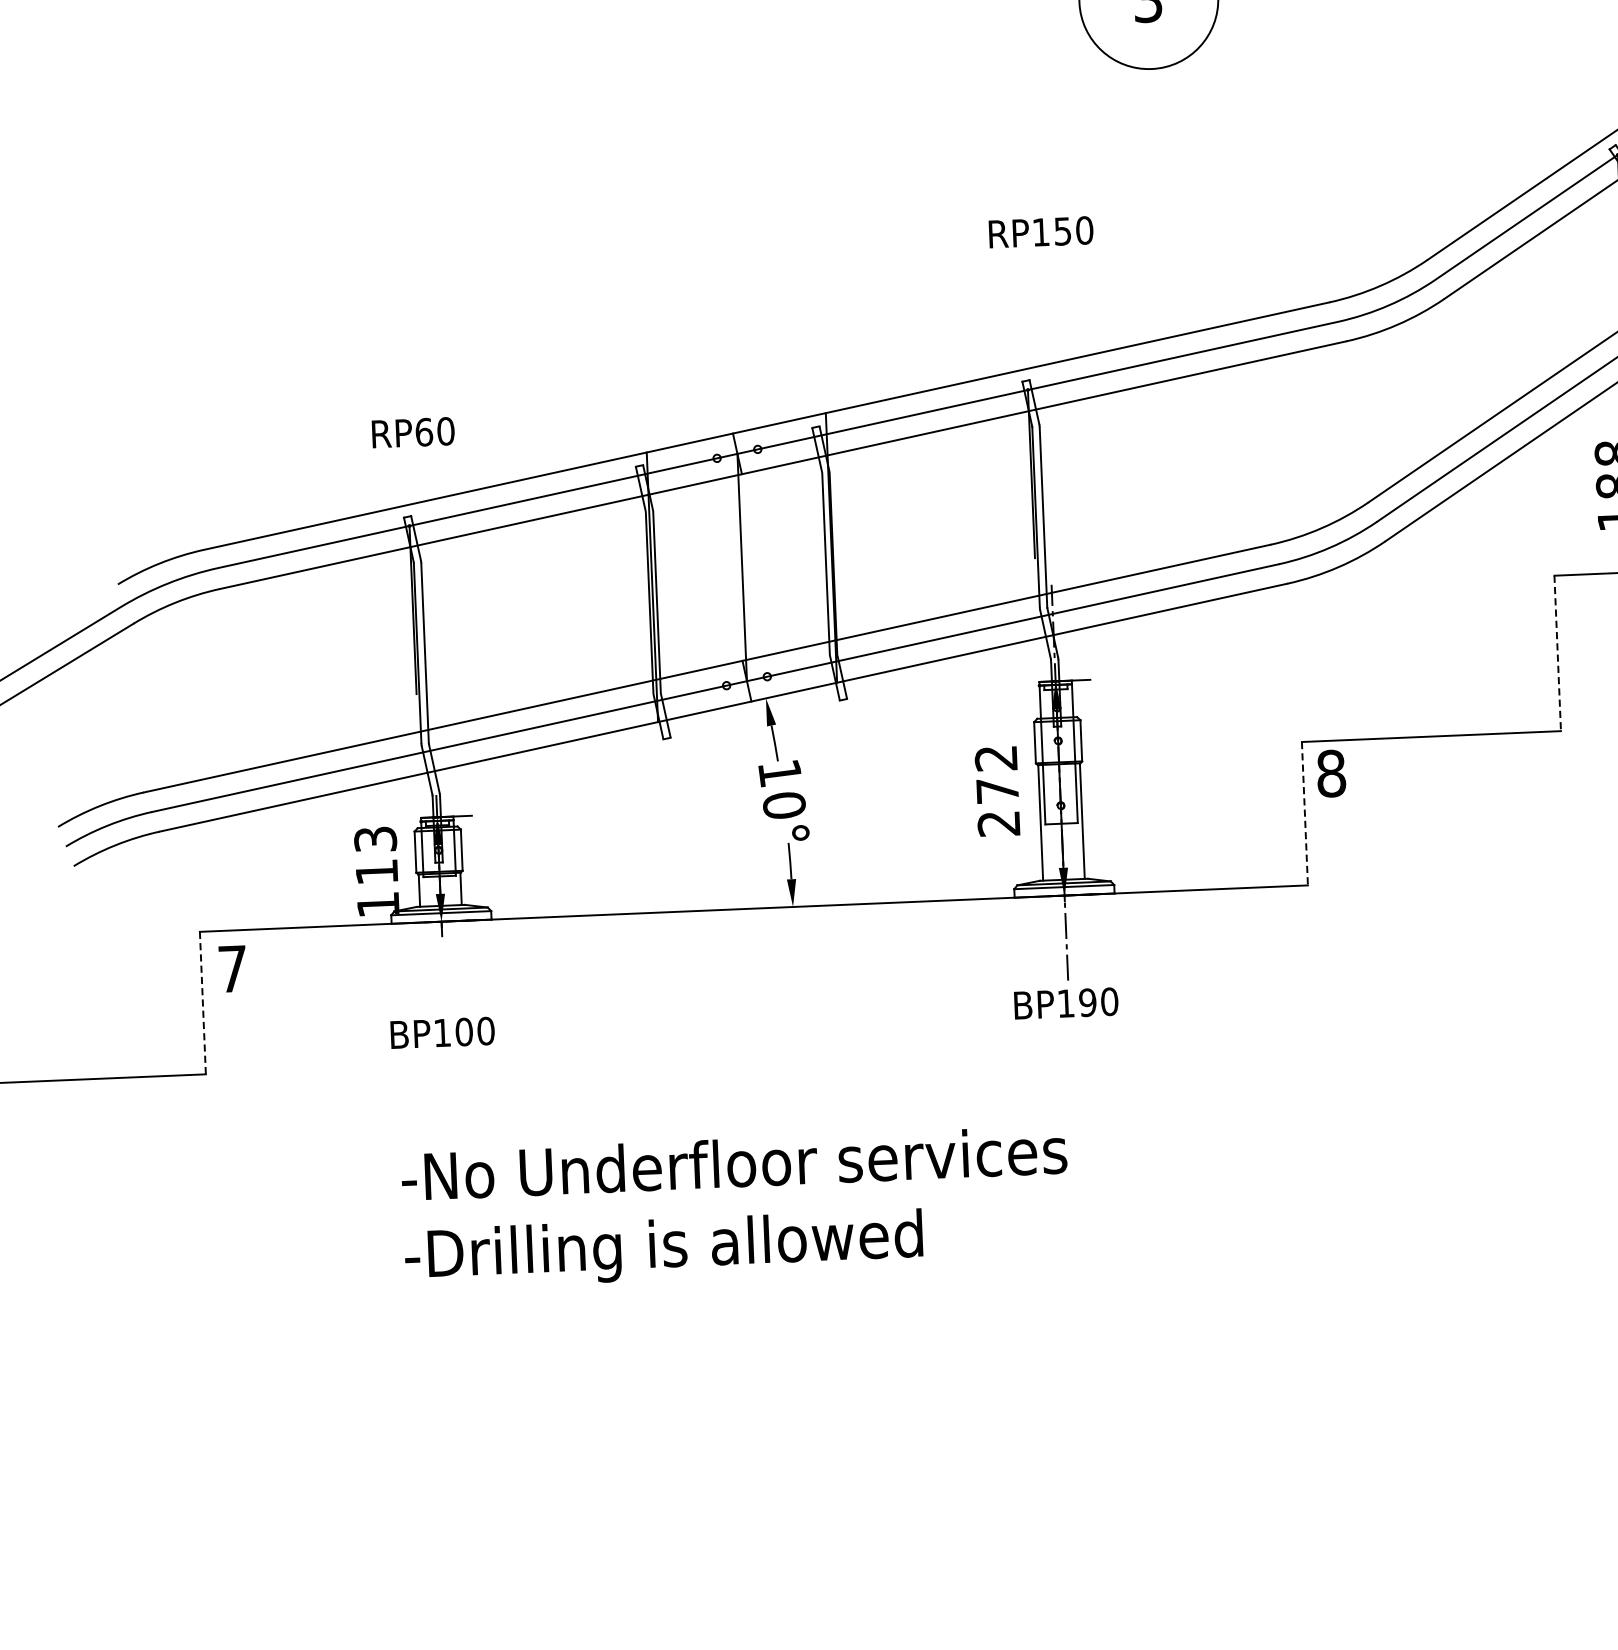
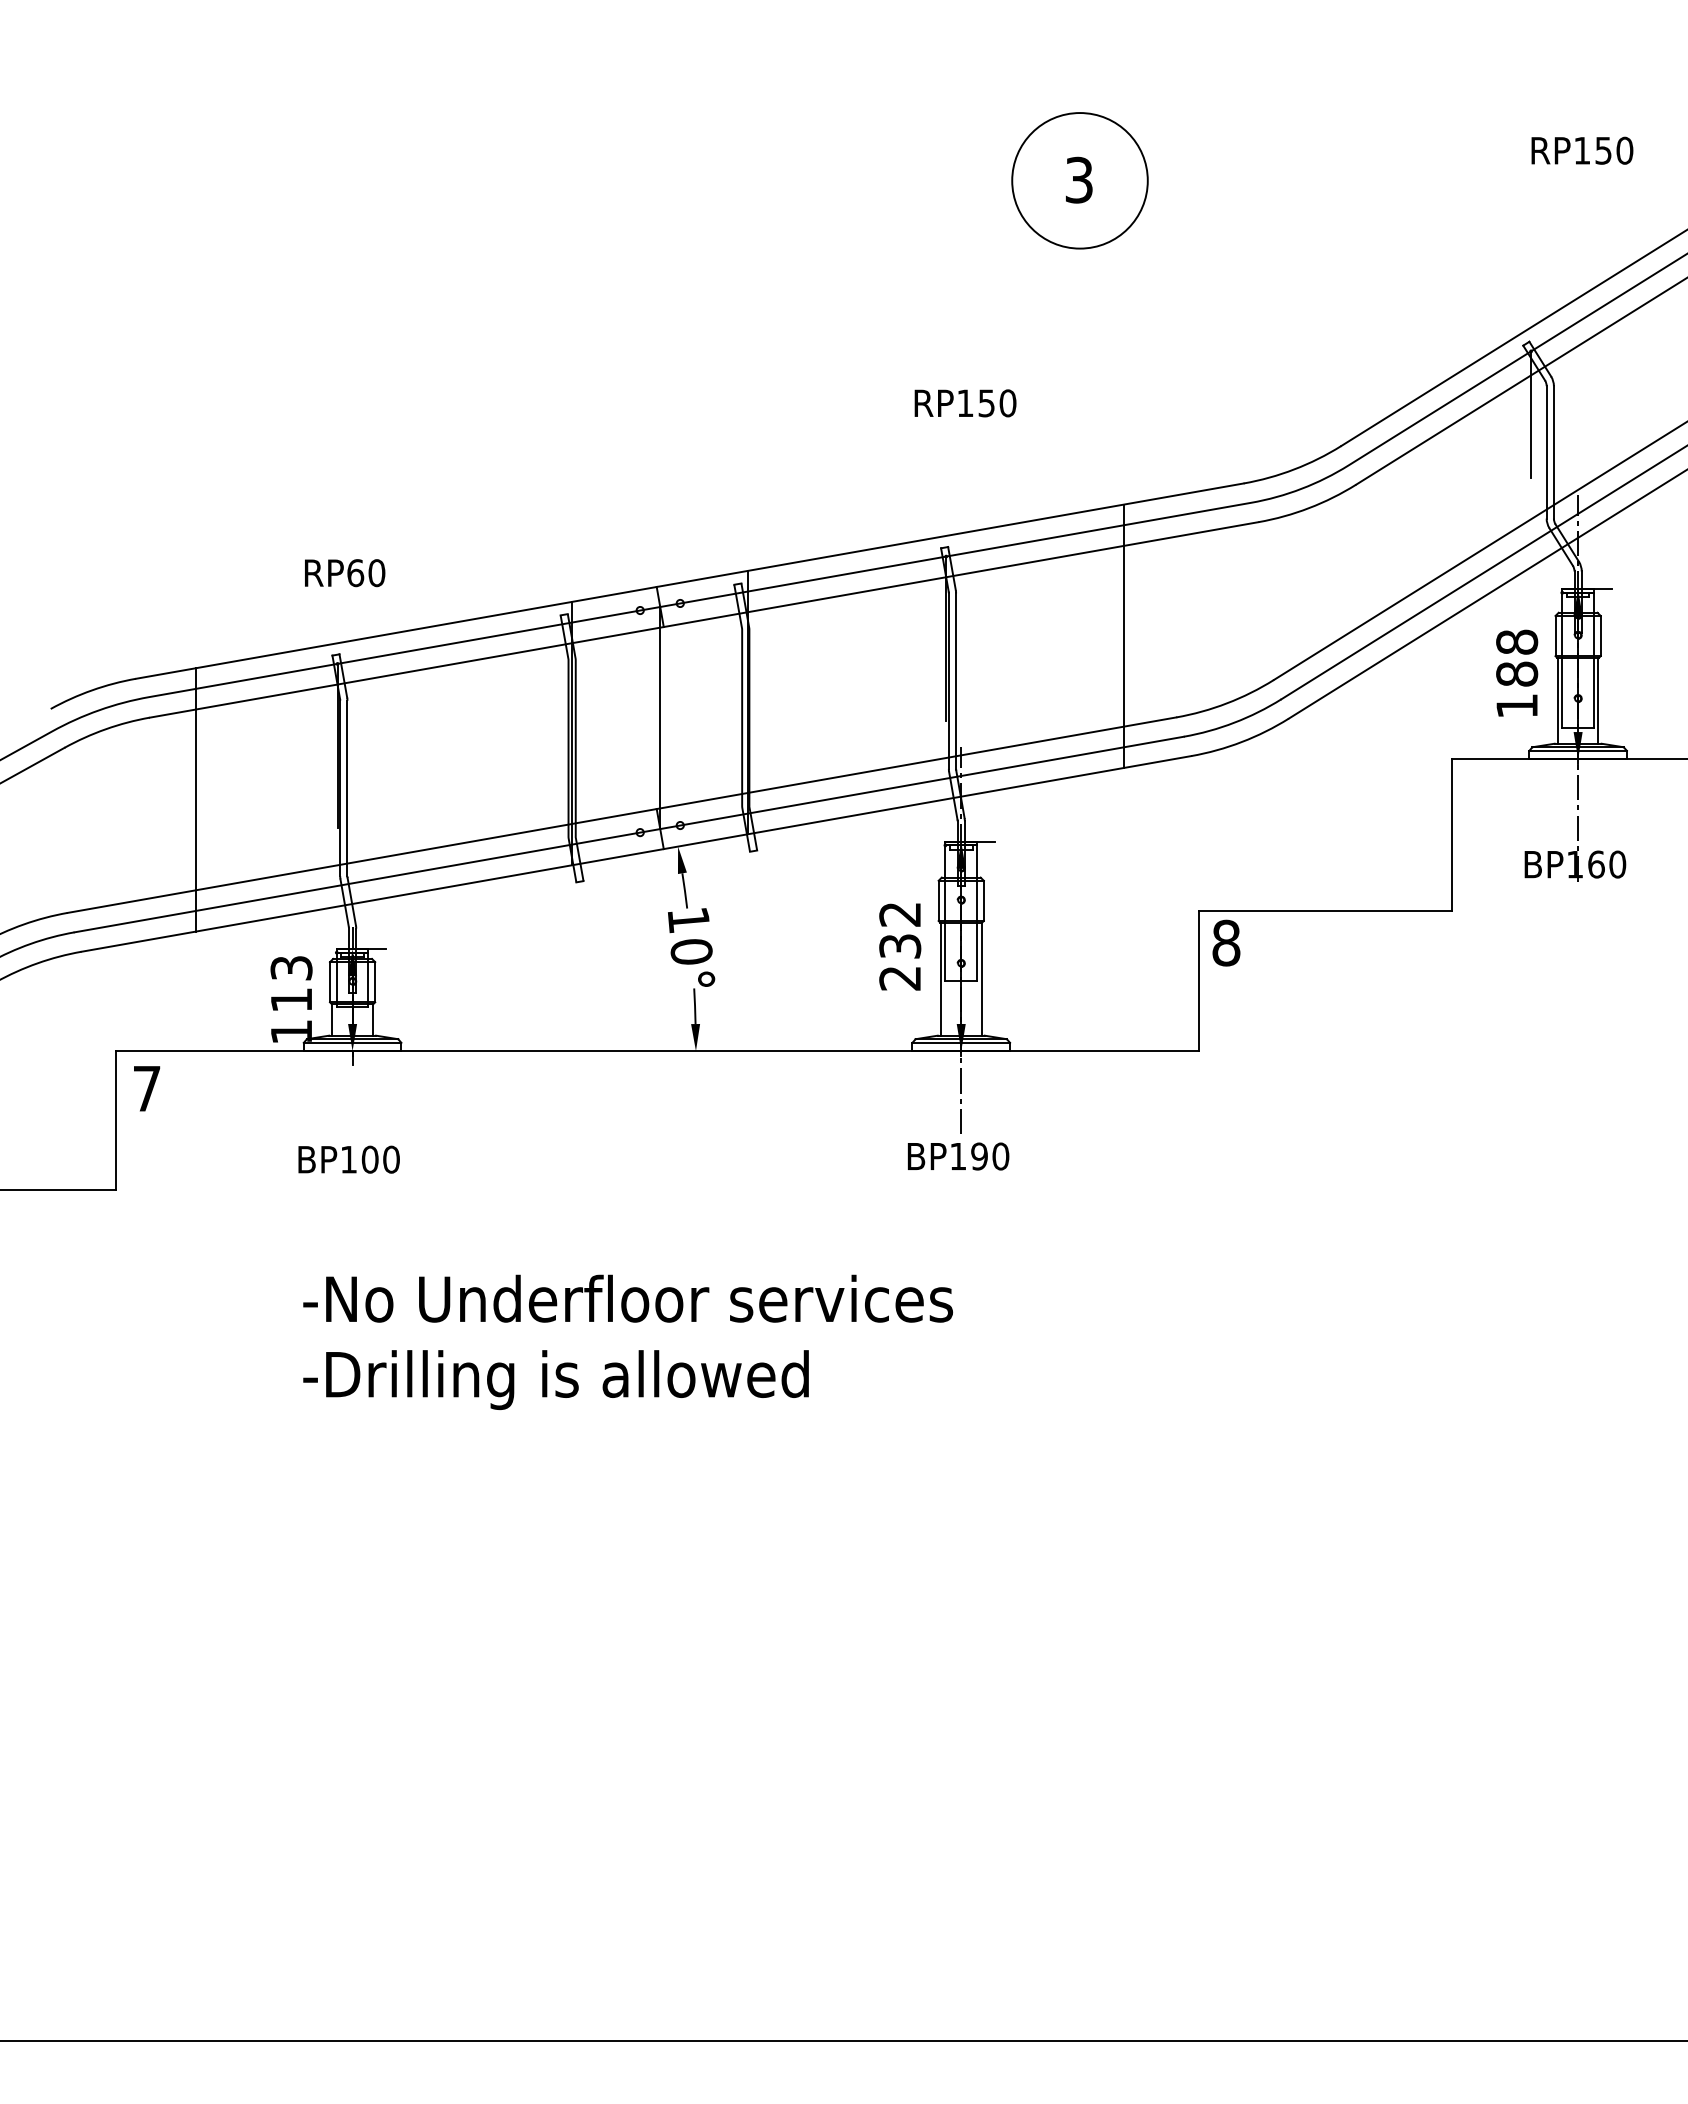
line: (1213, 463) -> (1124, 635), added
line: (1558, 653) -> (1452, 835), dashed -> solid
line: (269, 670) -> (195, 799), added
text: (997, 791) -> (900, 946), 272 -> 232
line: (1304, 814) -> (1198, 981), dashed -> solid
line: (202, 1002) -> (116, 1120), dashed -> solid

